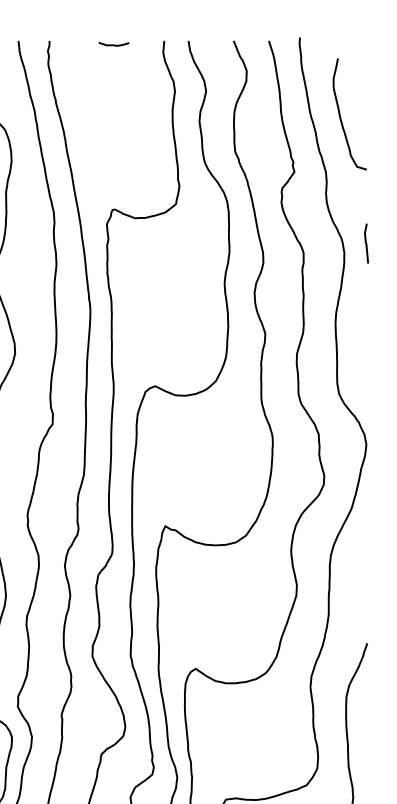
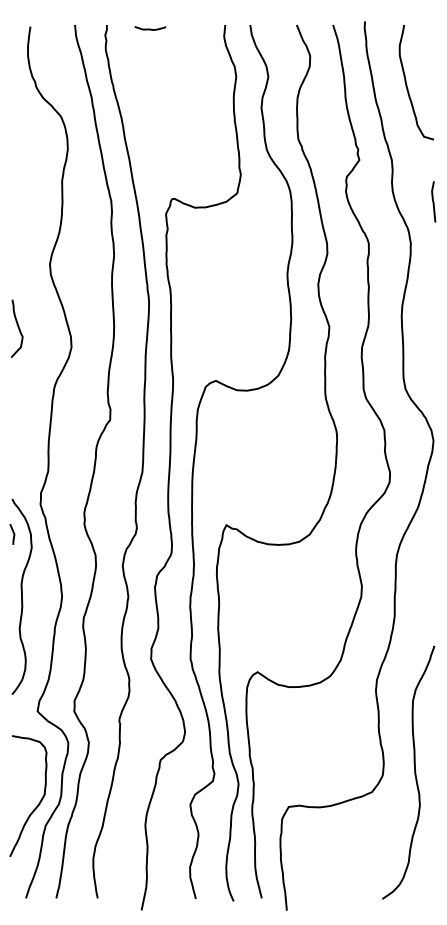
curve: (114, 44) -> (150, 28), moved
curve: (341, 116) -> (407, 84), moved
line: (366, 243) -> (433, 201), moved

